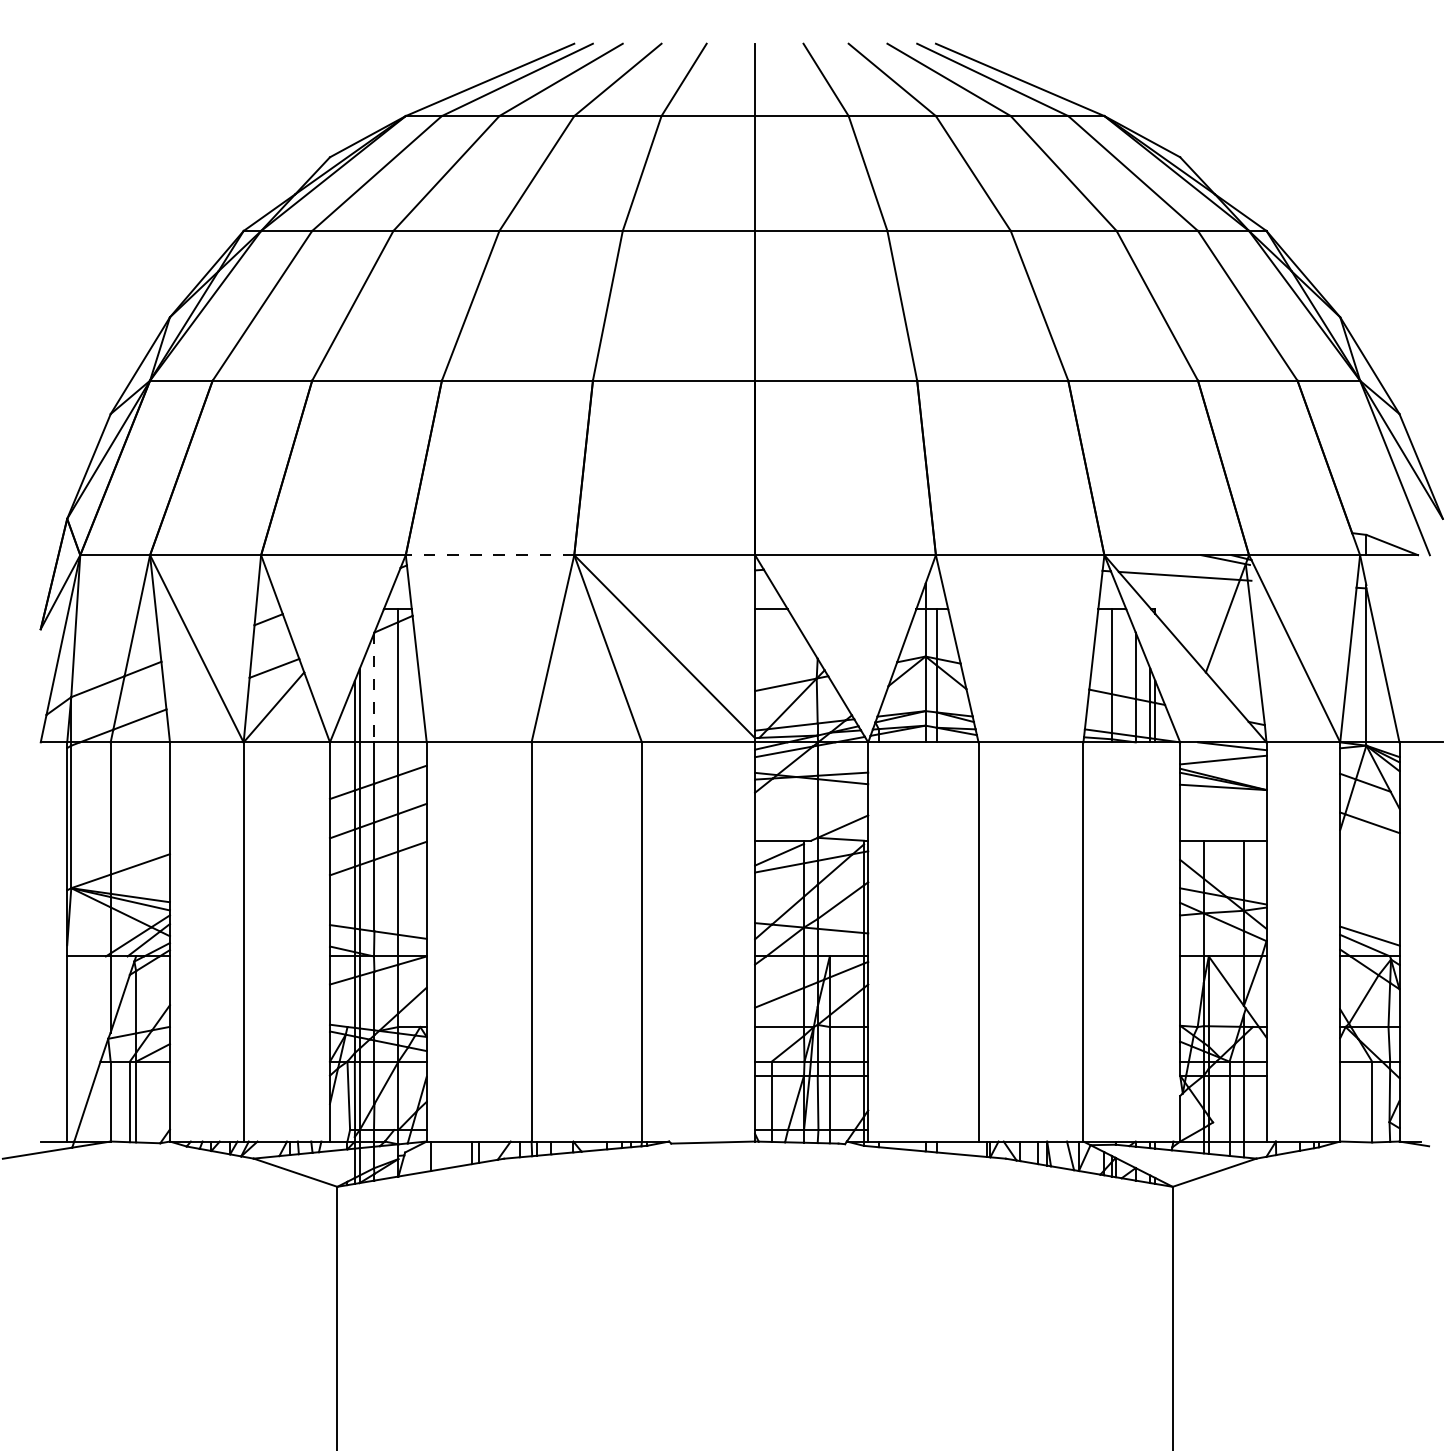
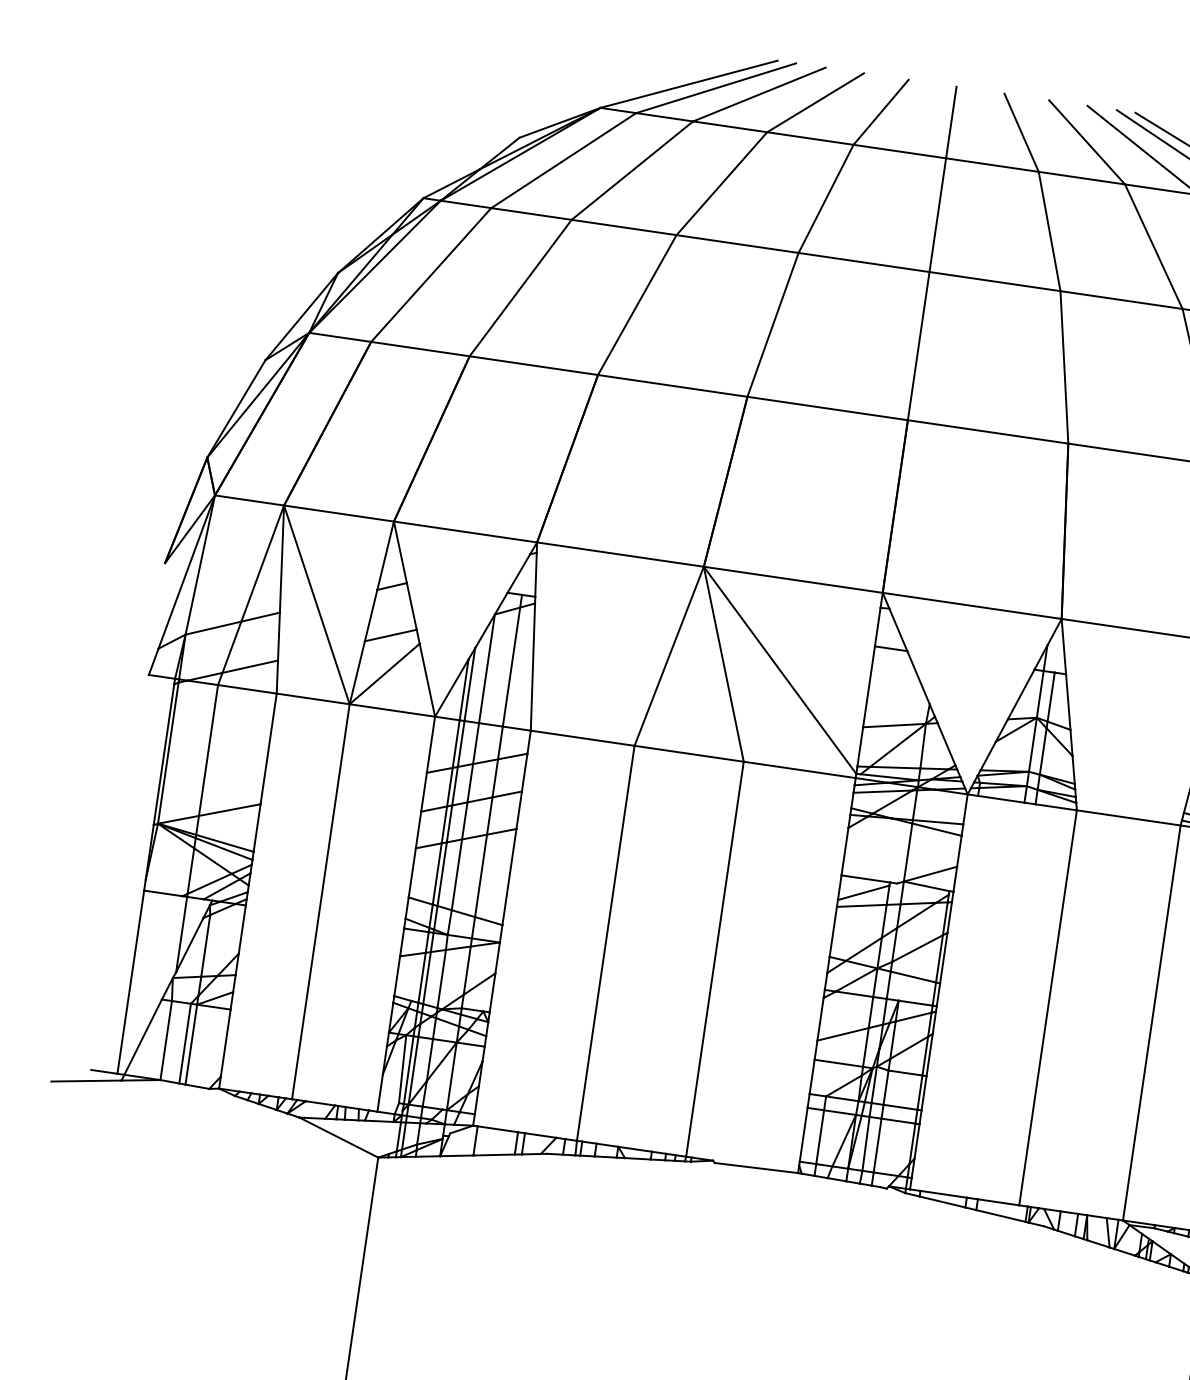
line: (489, 555) -> (619, 554), dashed -> solid
line: (374, 687) -> (487, 668), dashed -> solid

